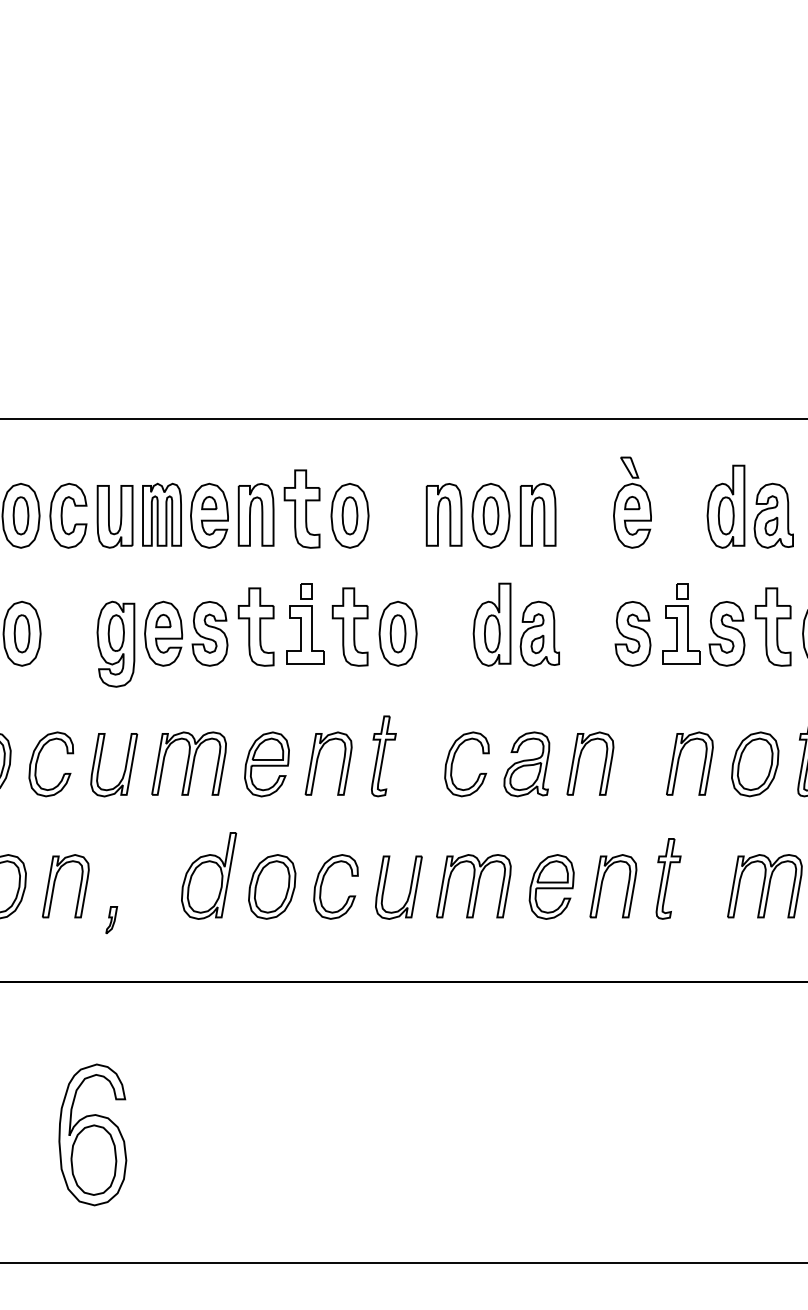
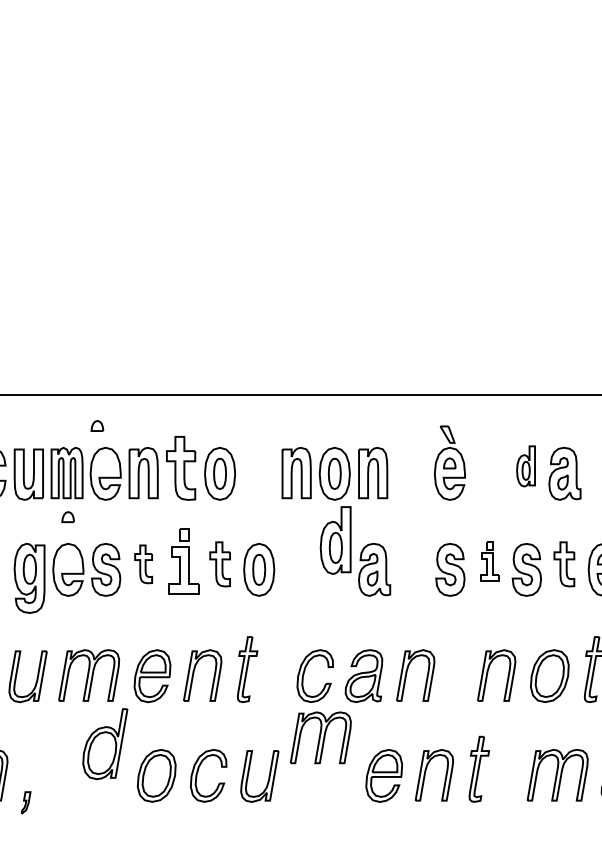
part: (209, 503) -> (97, 426), moved
part: (725, 506) -> (525, 466), size x0.6
part: (163, 620) -> (68, 516), moved
part: (681, 623) -> (489, 561), size x0.6
part: (491, 624) -> (335, 540), moved
part: (255, 626) -> (143, 563), size x0.6
part: (349, 626) -> (219, 563), size x0.7
part: (772, 626) -> (563, 563), size x0.7
part: (209, 875) -> (105, 743), moved
part: (473, 886) -> (320, 738), moved

